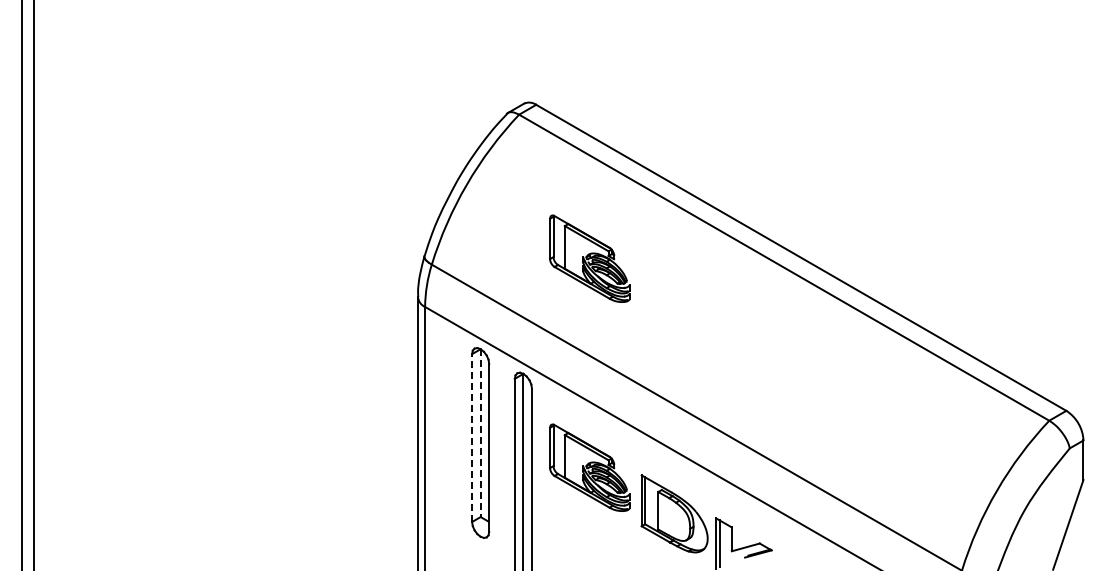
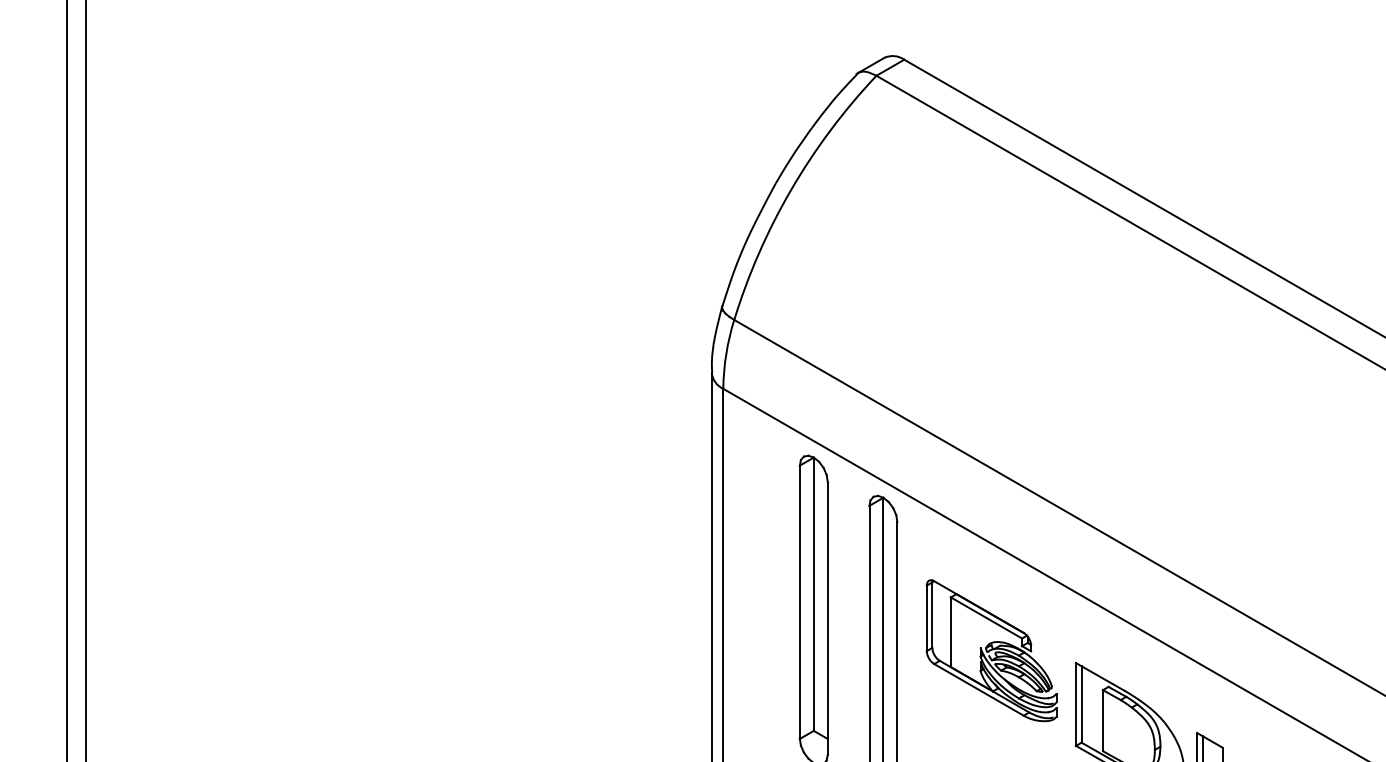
part: (589, 258) -> (990, 309), removed
line: (480, 433) -> (813, 594), dashed -> solid
line: (472, 438) -> (800, 602), dashed -> solid

